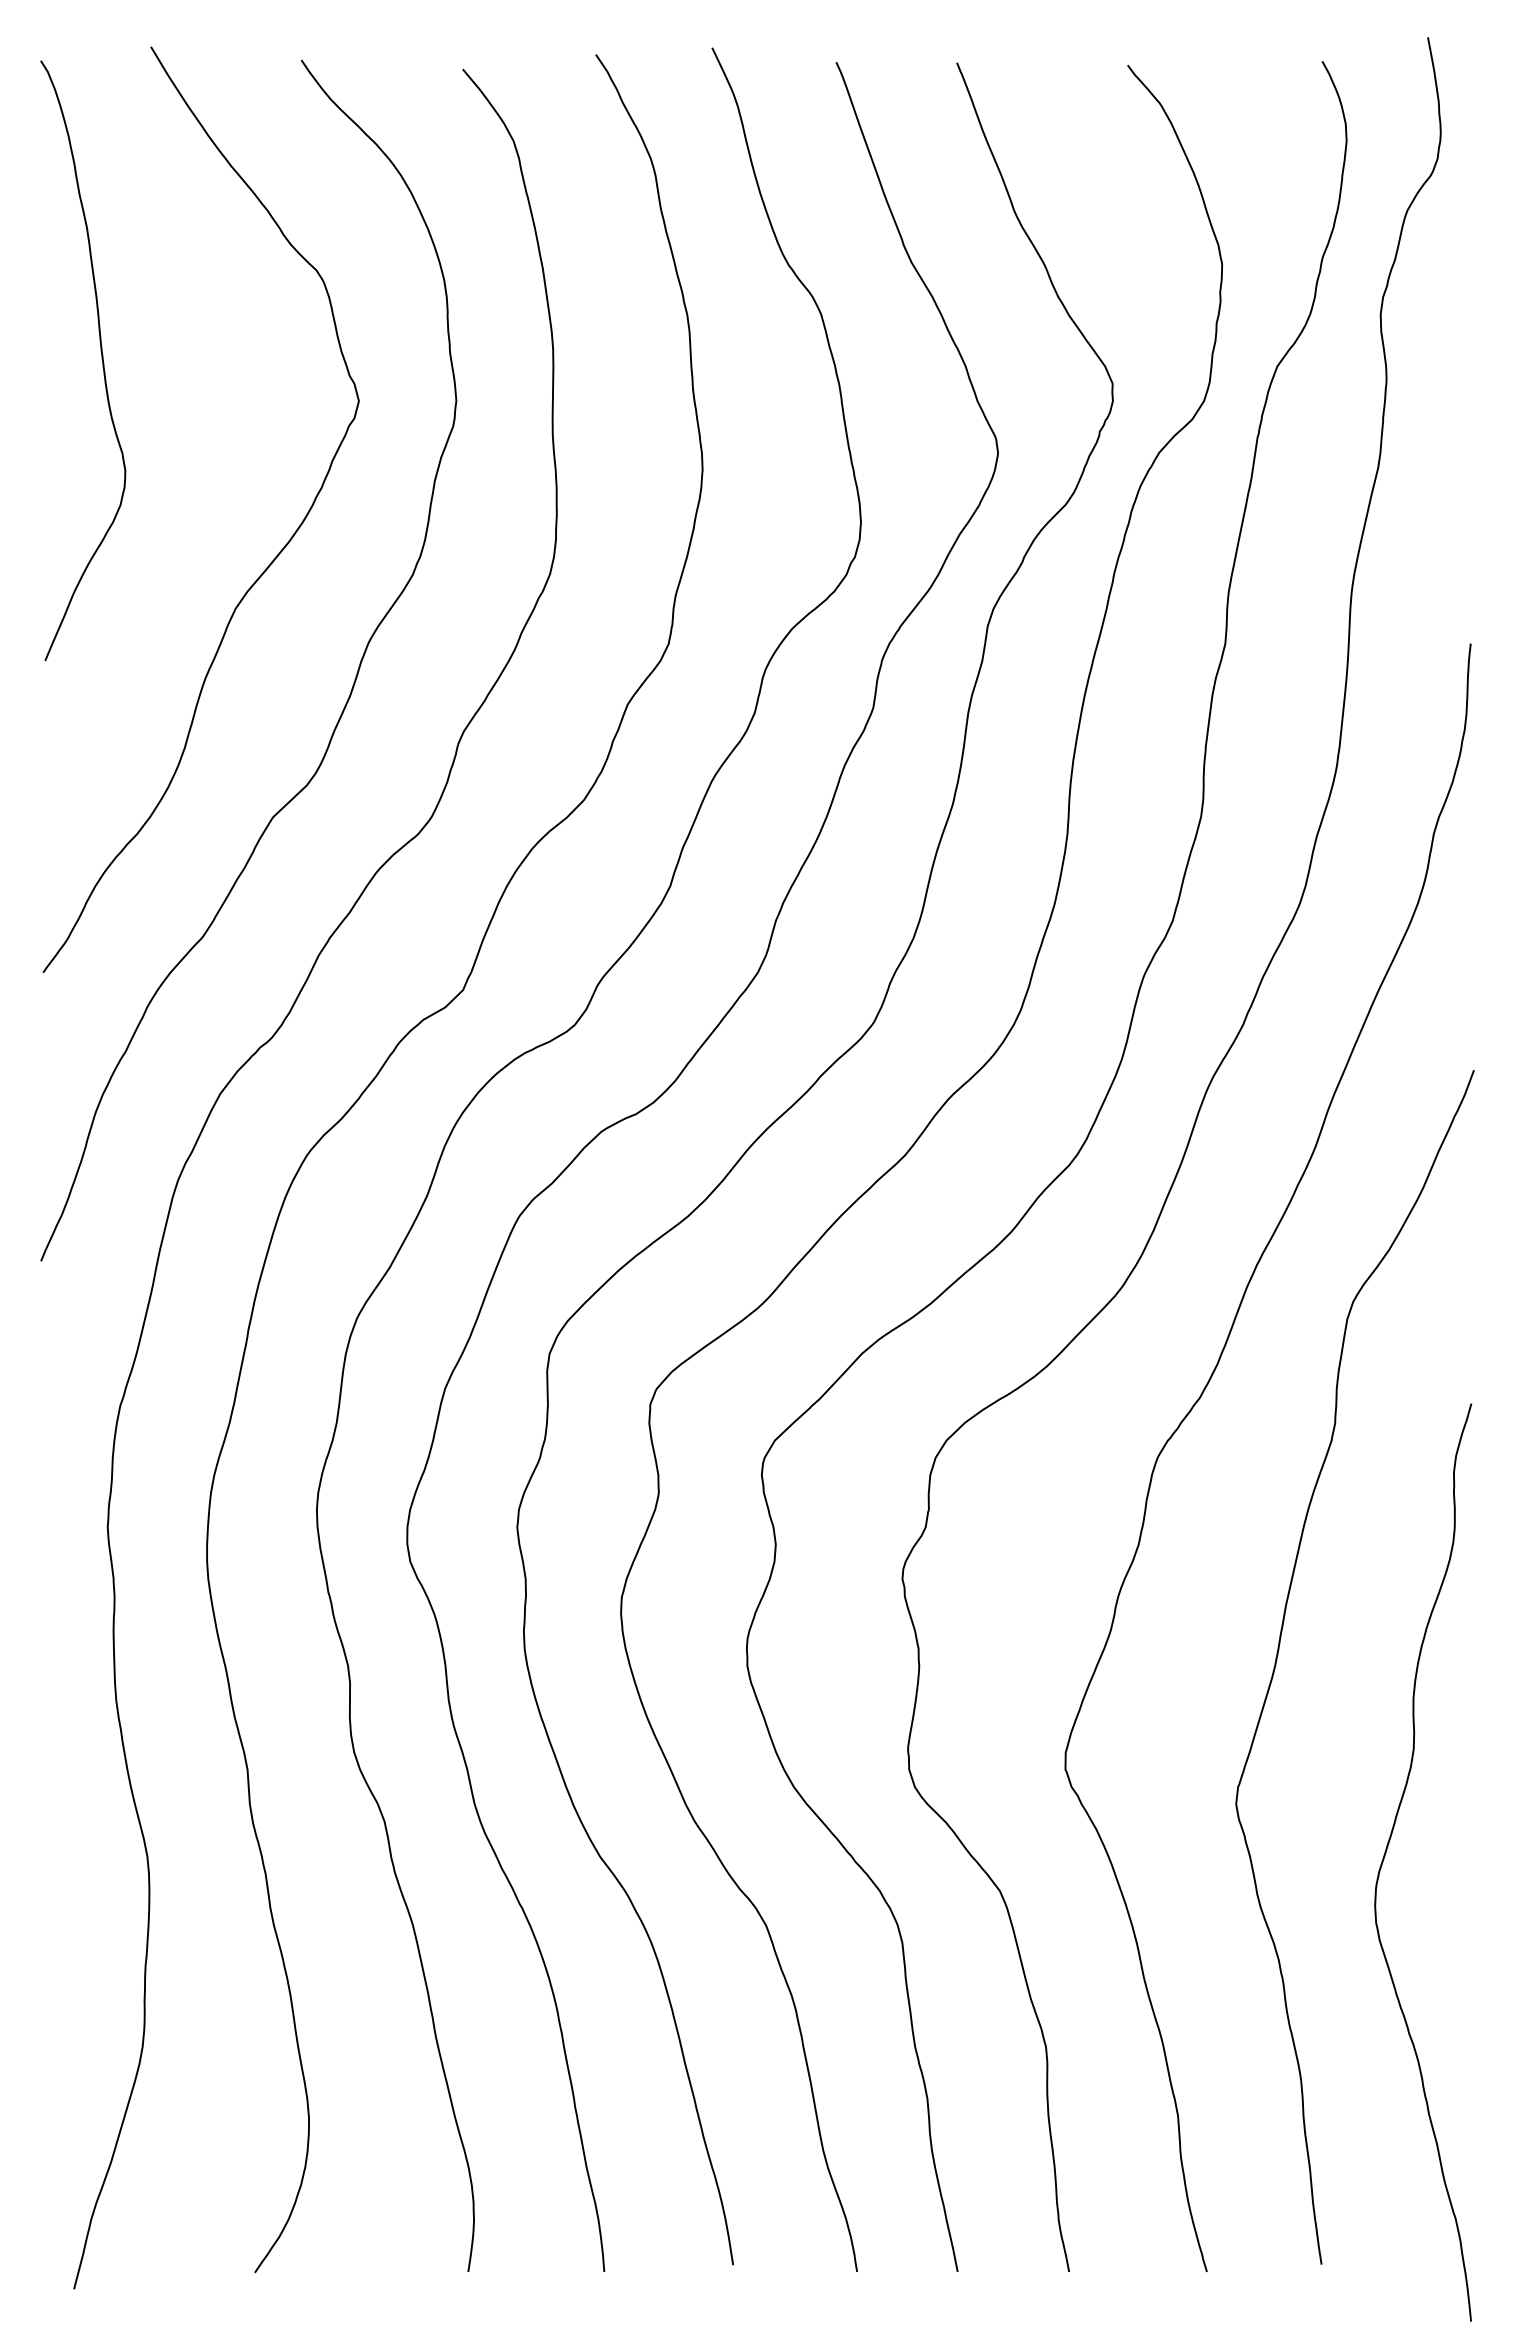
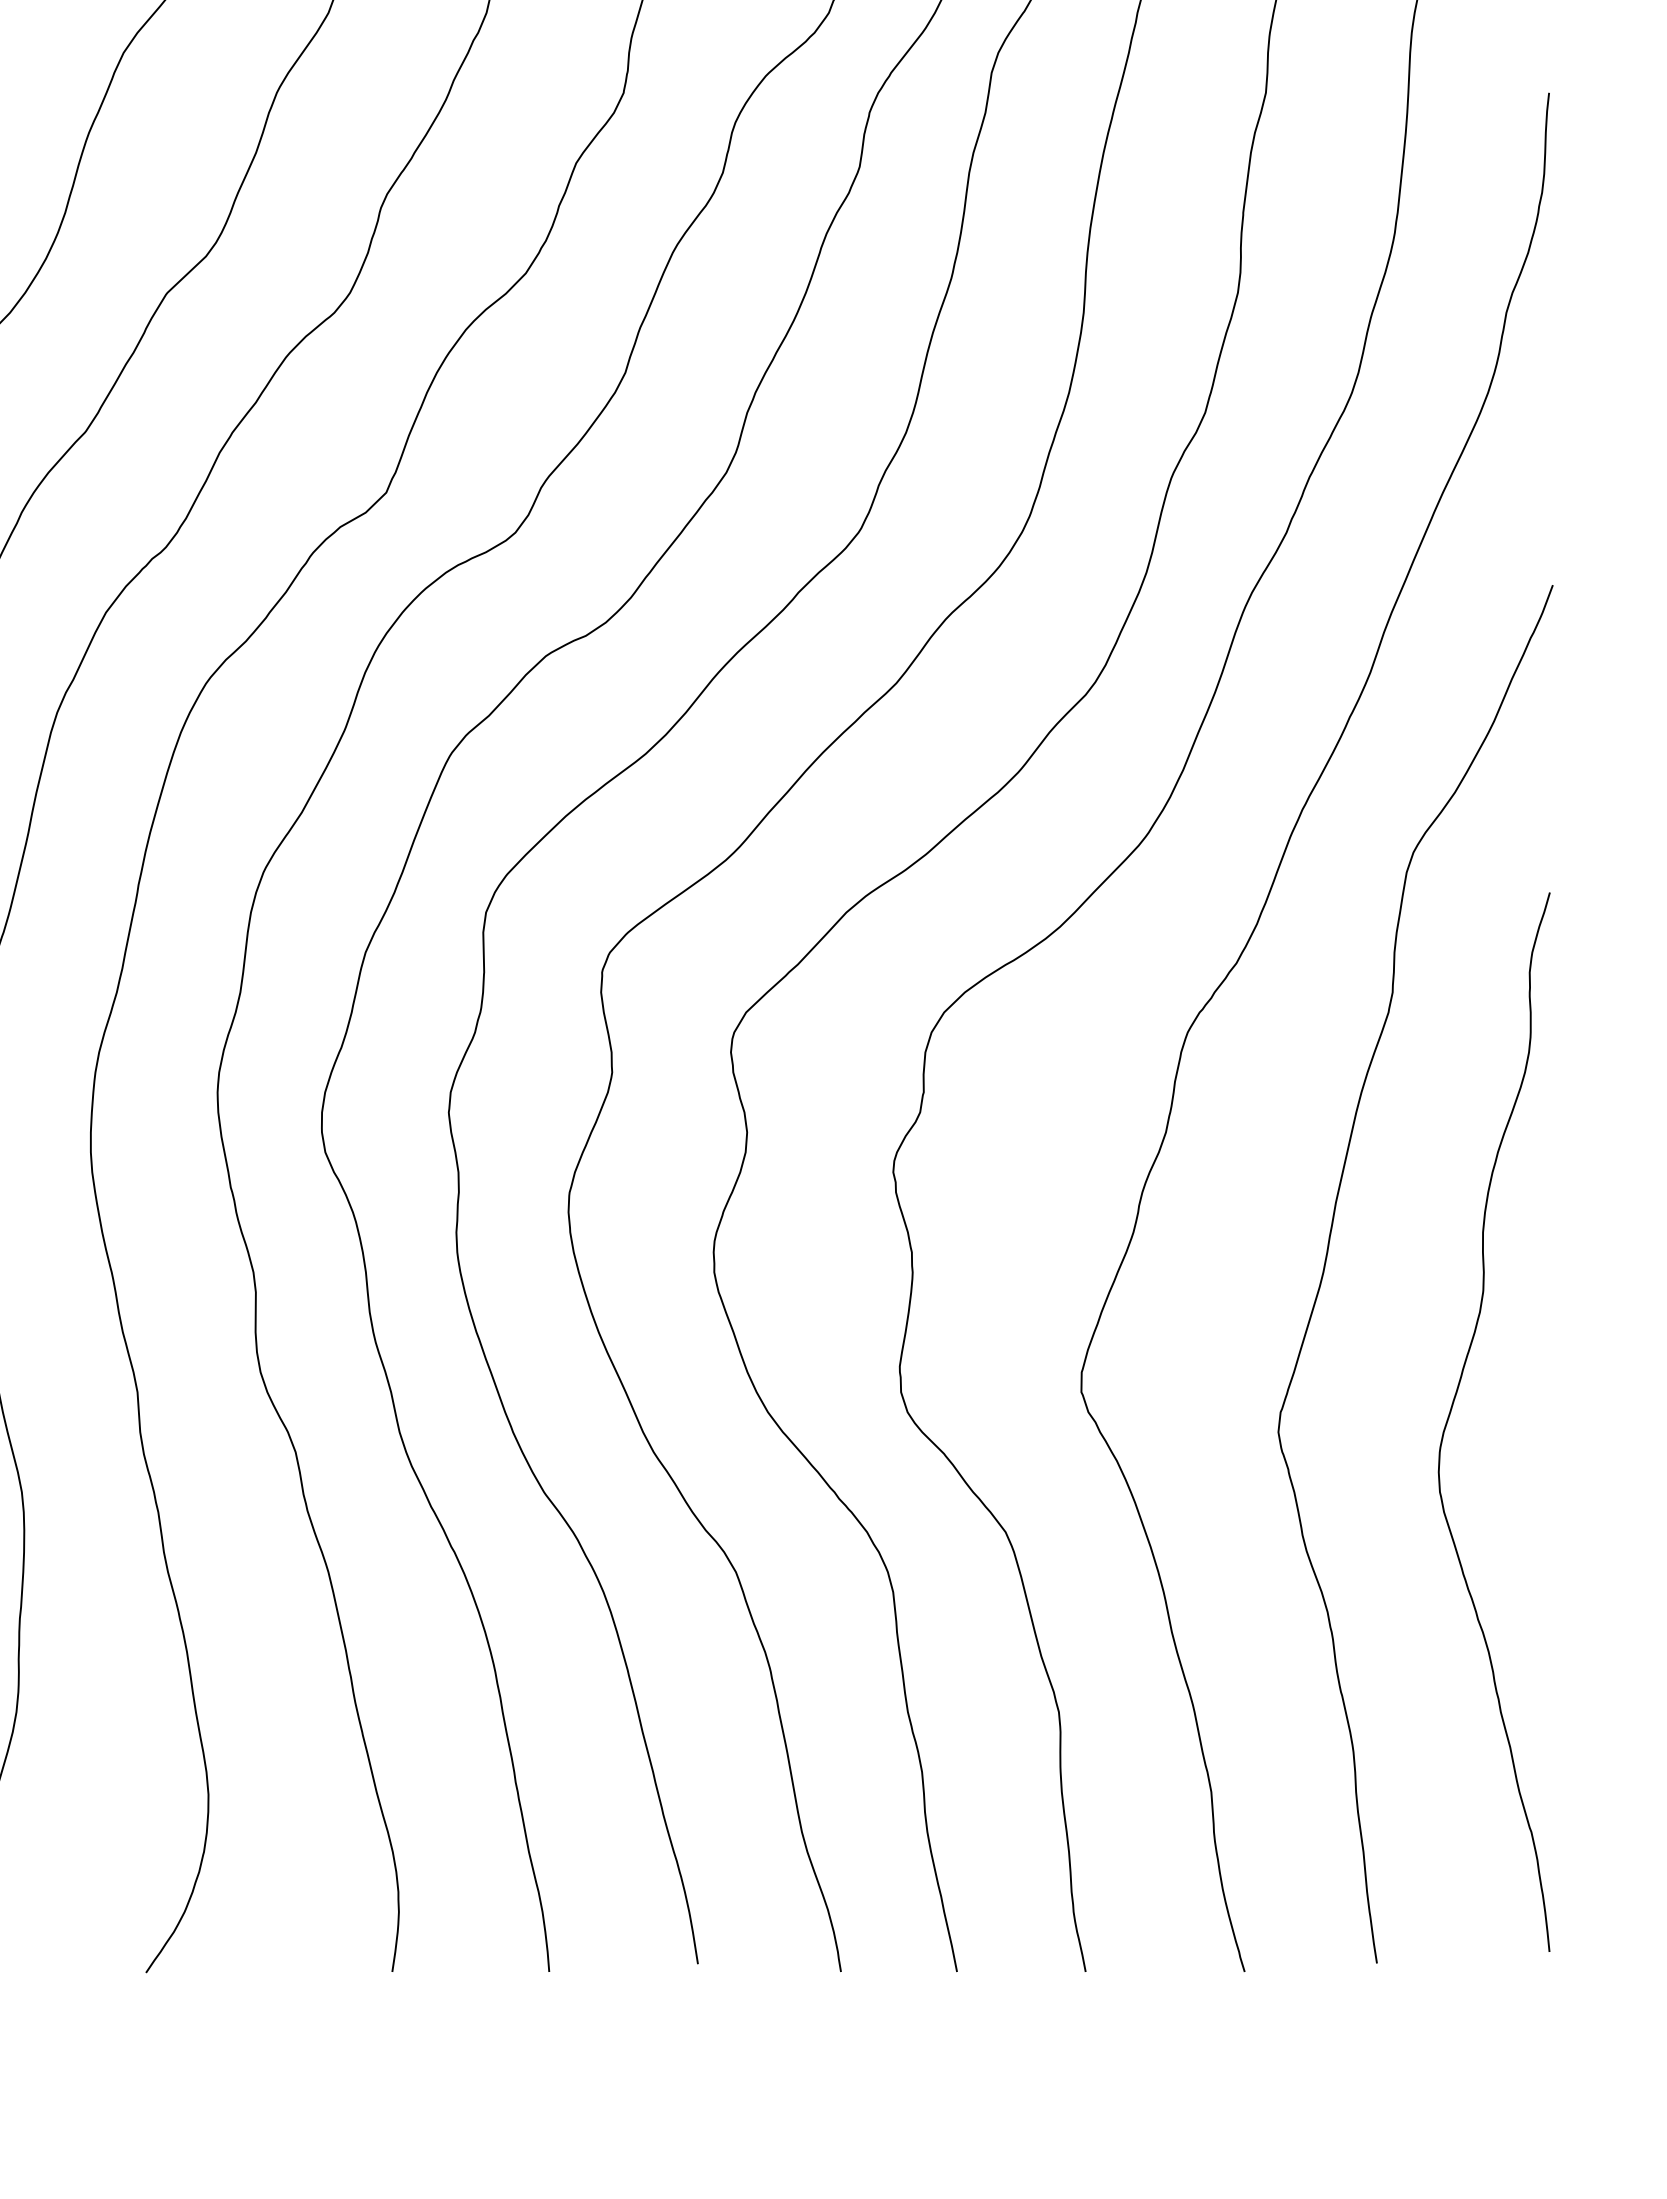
curve: (1387, 1850) -> (1453, 1408), moved

